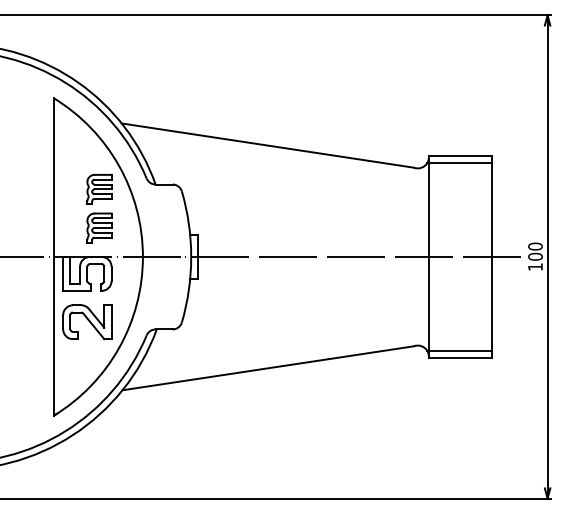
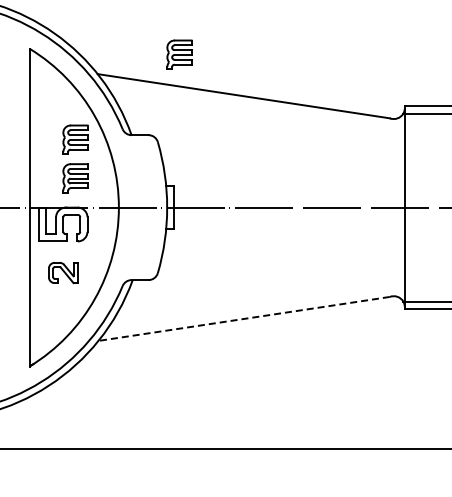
part: (203, 103) -> (179, 54), added
part: (87, 322) -> (63, 273), size x0.6
line: (267, 368) -> (243, 319), solid -> dashed

